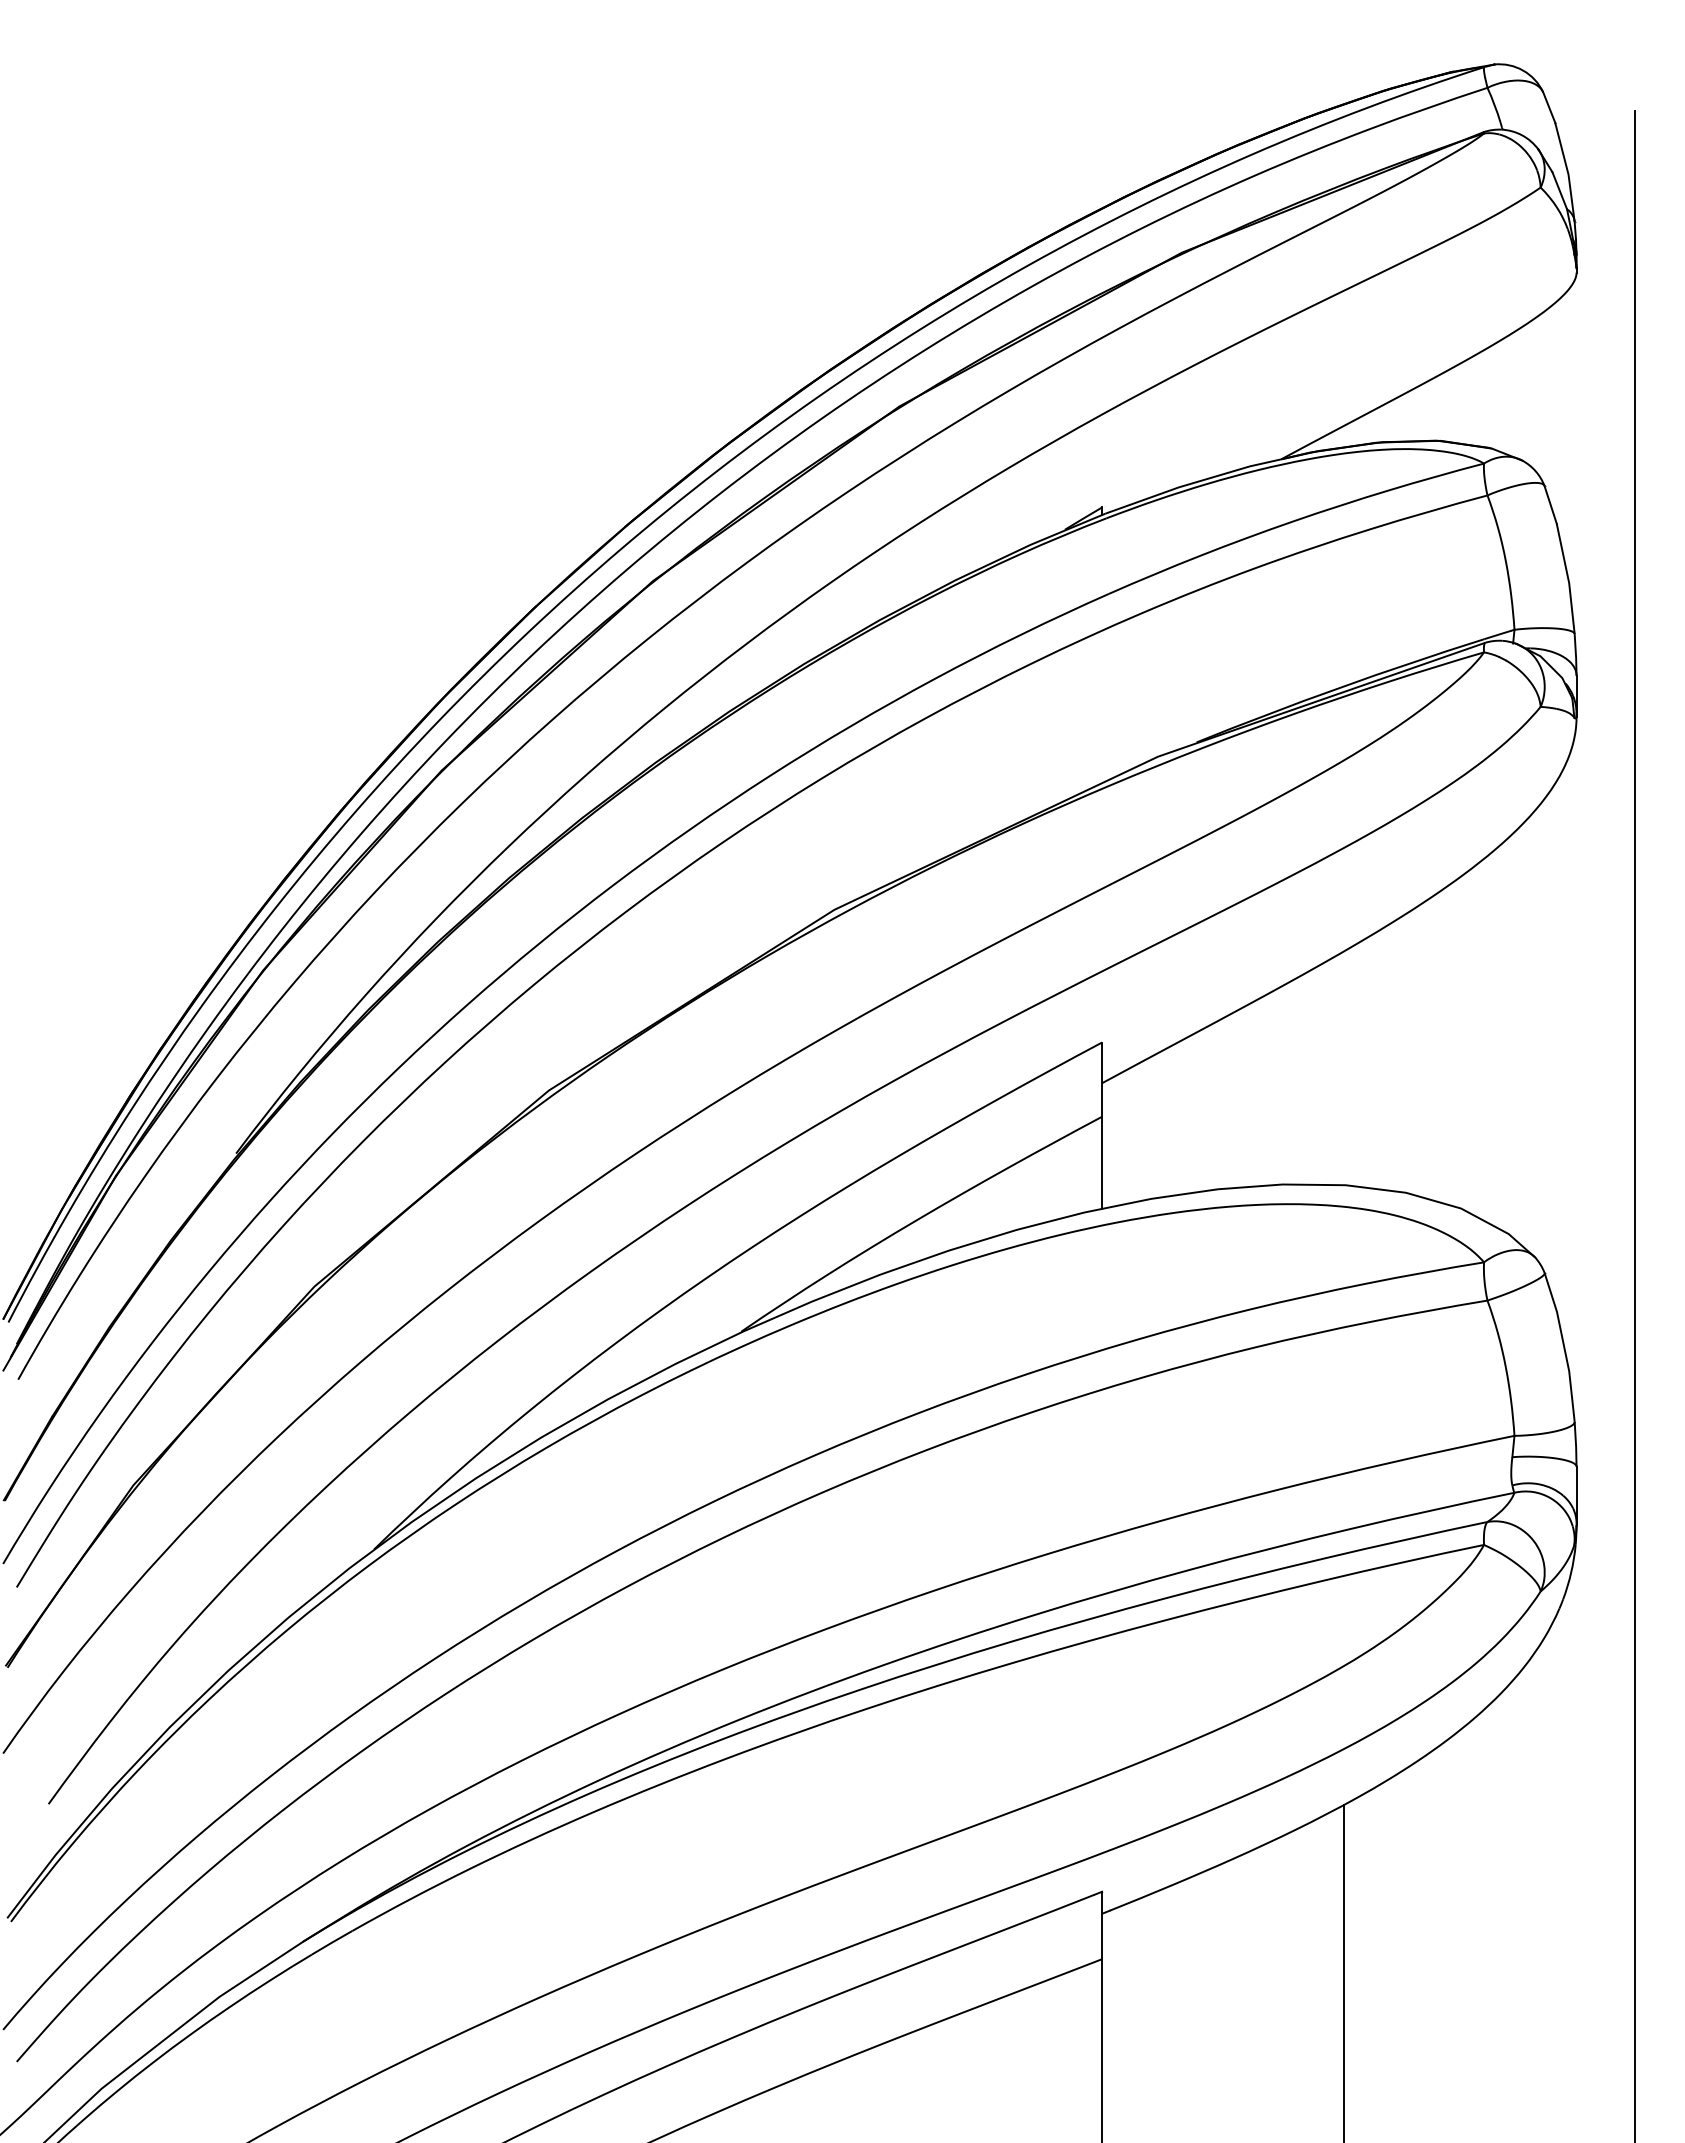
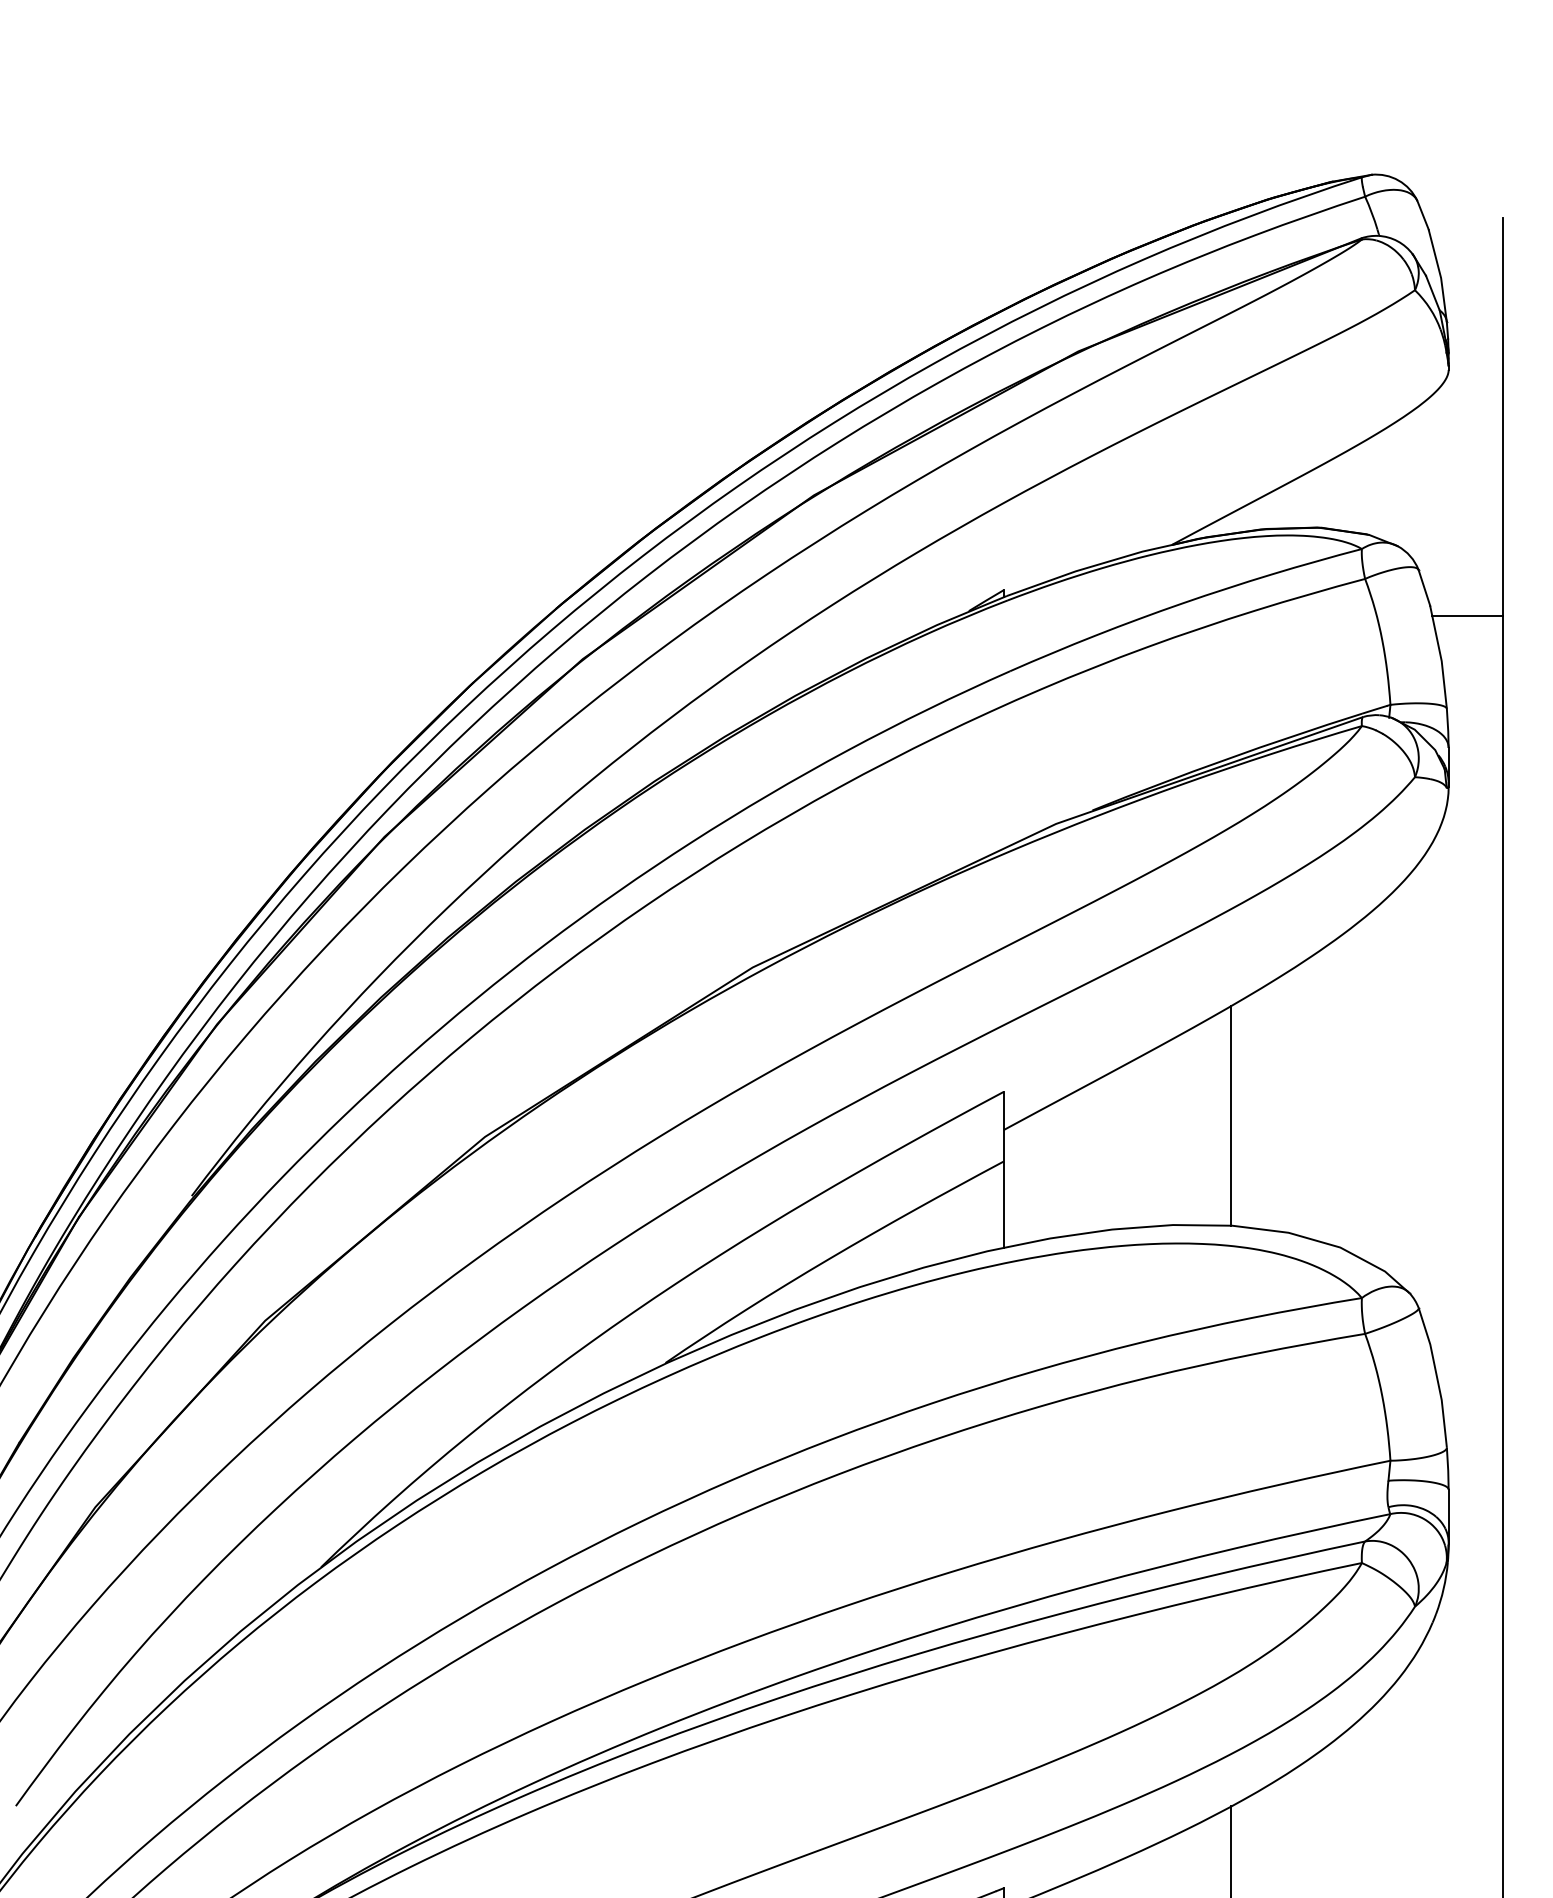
line: (1596, 534) -> (1467, 615), added
line: (1344, 1068) -> (1231, 1116), added

